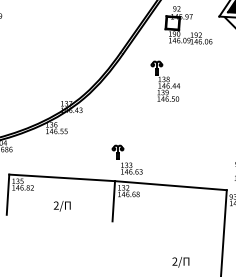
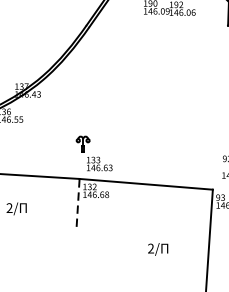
part: (164, 80) -> (138, 58), removed
line: (113, 200) -> (77, 202), solid -> dashed
text: (180, 262) -> (157, 249), moved

